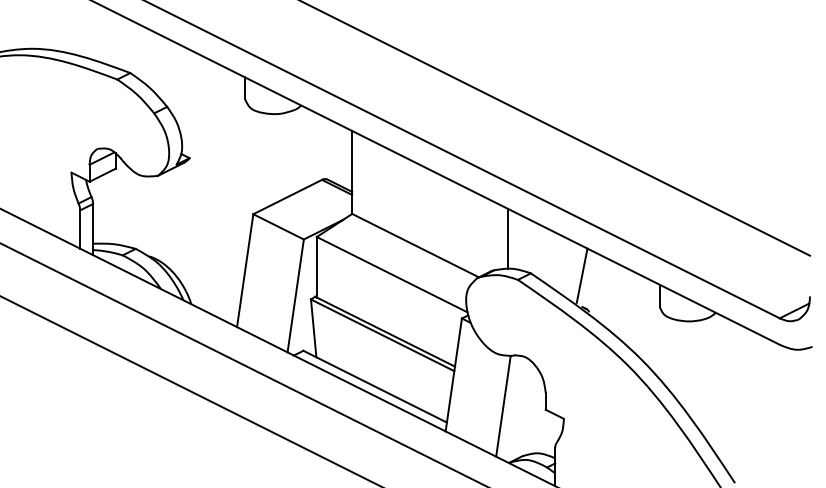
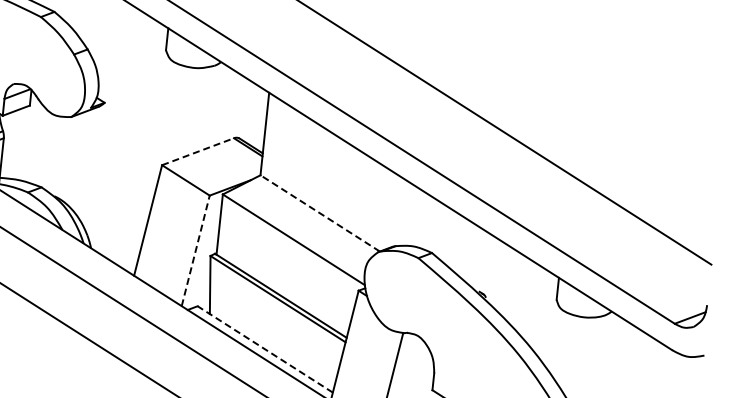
line: (288, 196) -> (198, 151), solid -> dashed
line: (507, 238) -> (412, 215), removed
line: (415, 245) -> (320, 213), solid -> dashed
line: (581, 275) -> (482, 260), removed
line: (295, 295) -> (195, 250), solid -> dashed
line: (374, 386) -> (264, 349), solid -> dashed

